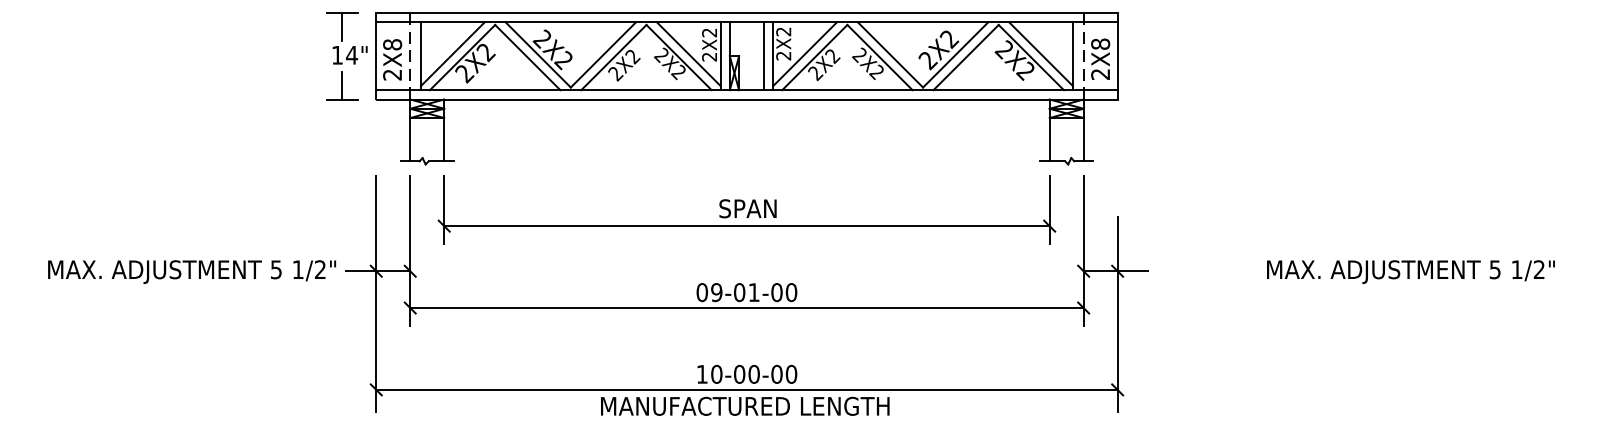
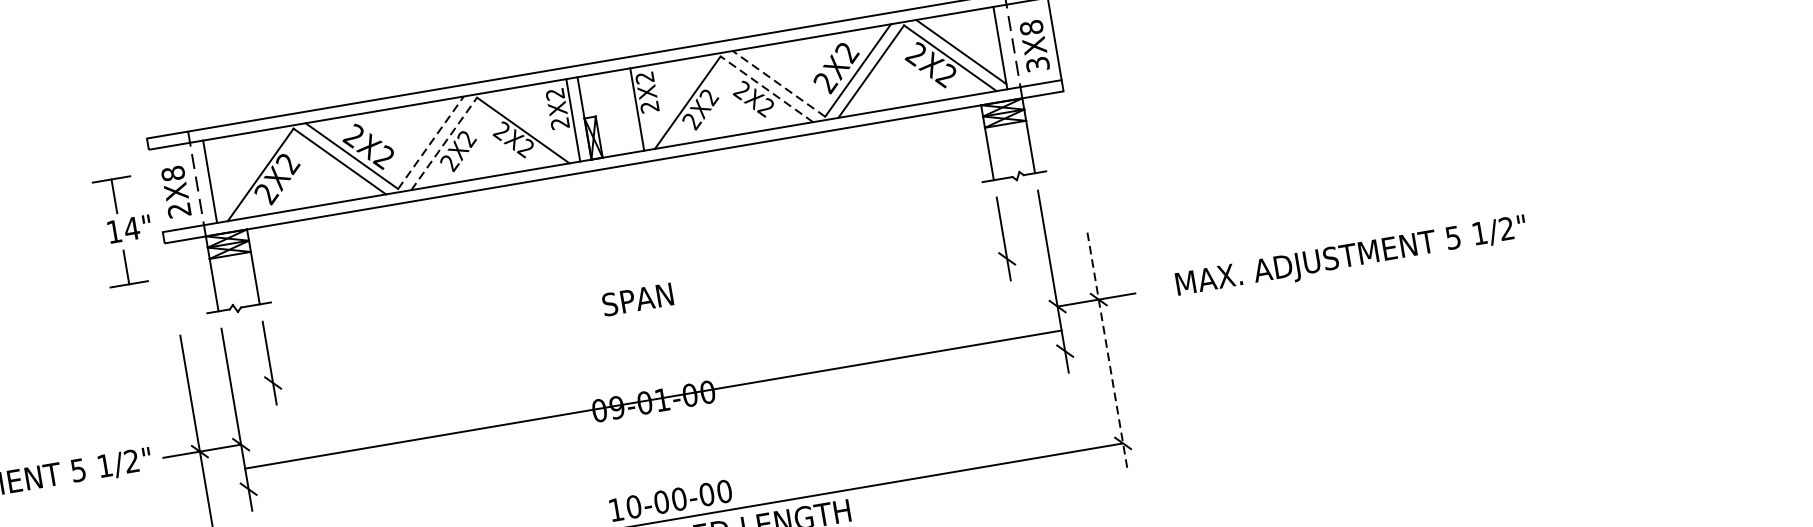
line: (452, 53) -> (247, 171), removed
line: (688, 53) -> (533, 123), removed
line: (805, 53) -> (675, 99), removed
line: (603, 54) -> (430, 142), solid -> dashed
line: (890, 54) -> (778, 83), solid -> dashed
part: (346, 56) -> (125, 231), moved
line: (376, 56) -> (156, 191), removed
line: (764, 56) -> (626, 111), removed
line: (614, 57) -> (444, 143), solid -> dashed
line: (879, 57) -> (766, 89), solid -> dashed
text: (1100, 74) -> (1037, 64), 2X8 -> 3X8
line: (746, 226) -> (639, 321), removed
text: (1410, 271) -> (1350, 257), moved
line: (746, 308) -> (652, 400), moved
line: (1117, 314) -> (1107, 352), solid -> dashed

